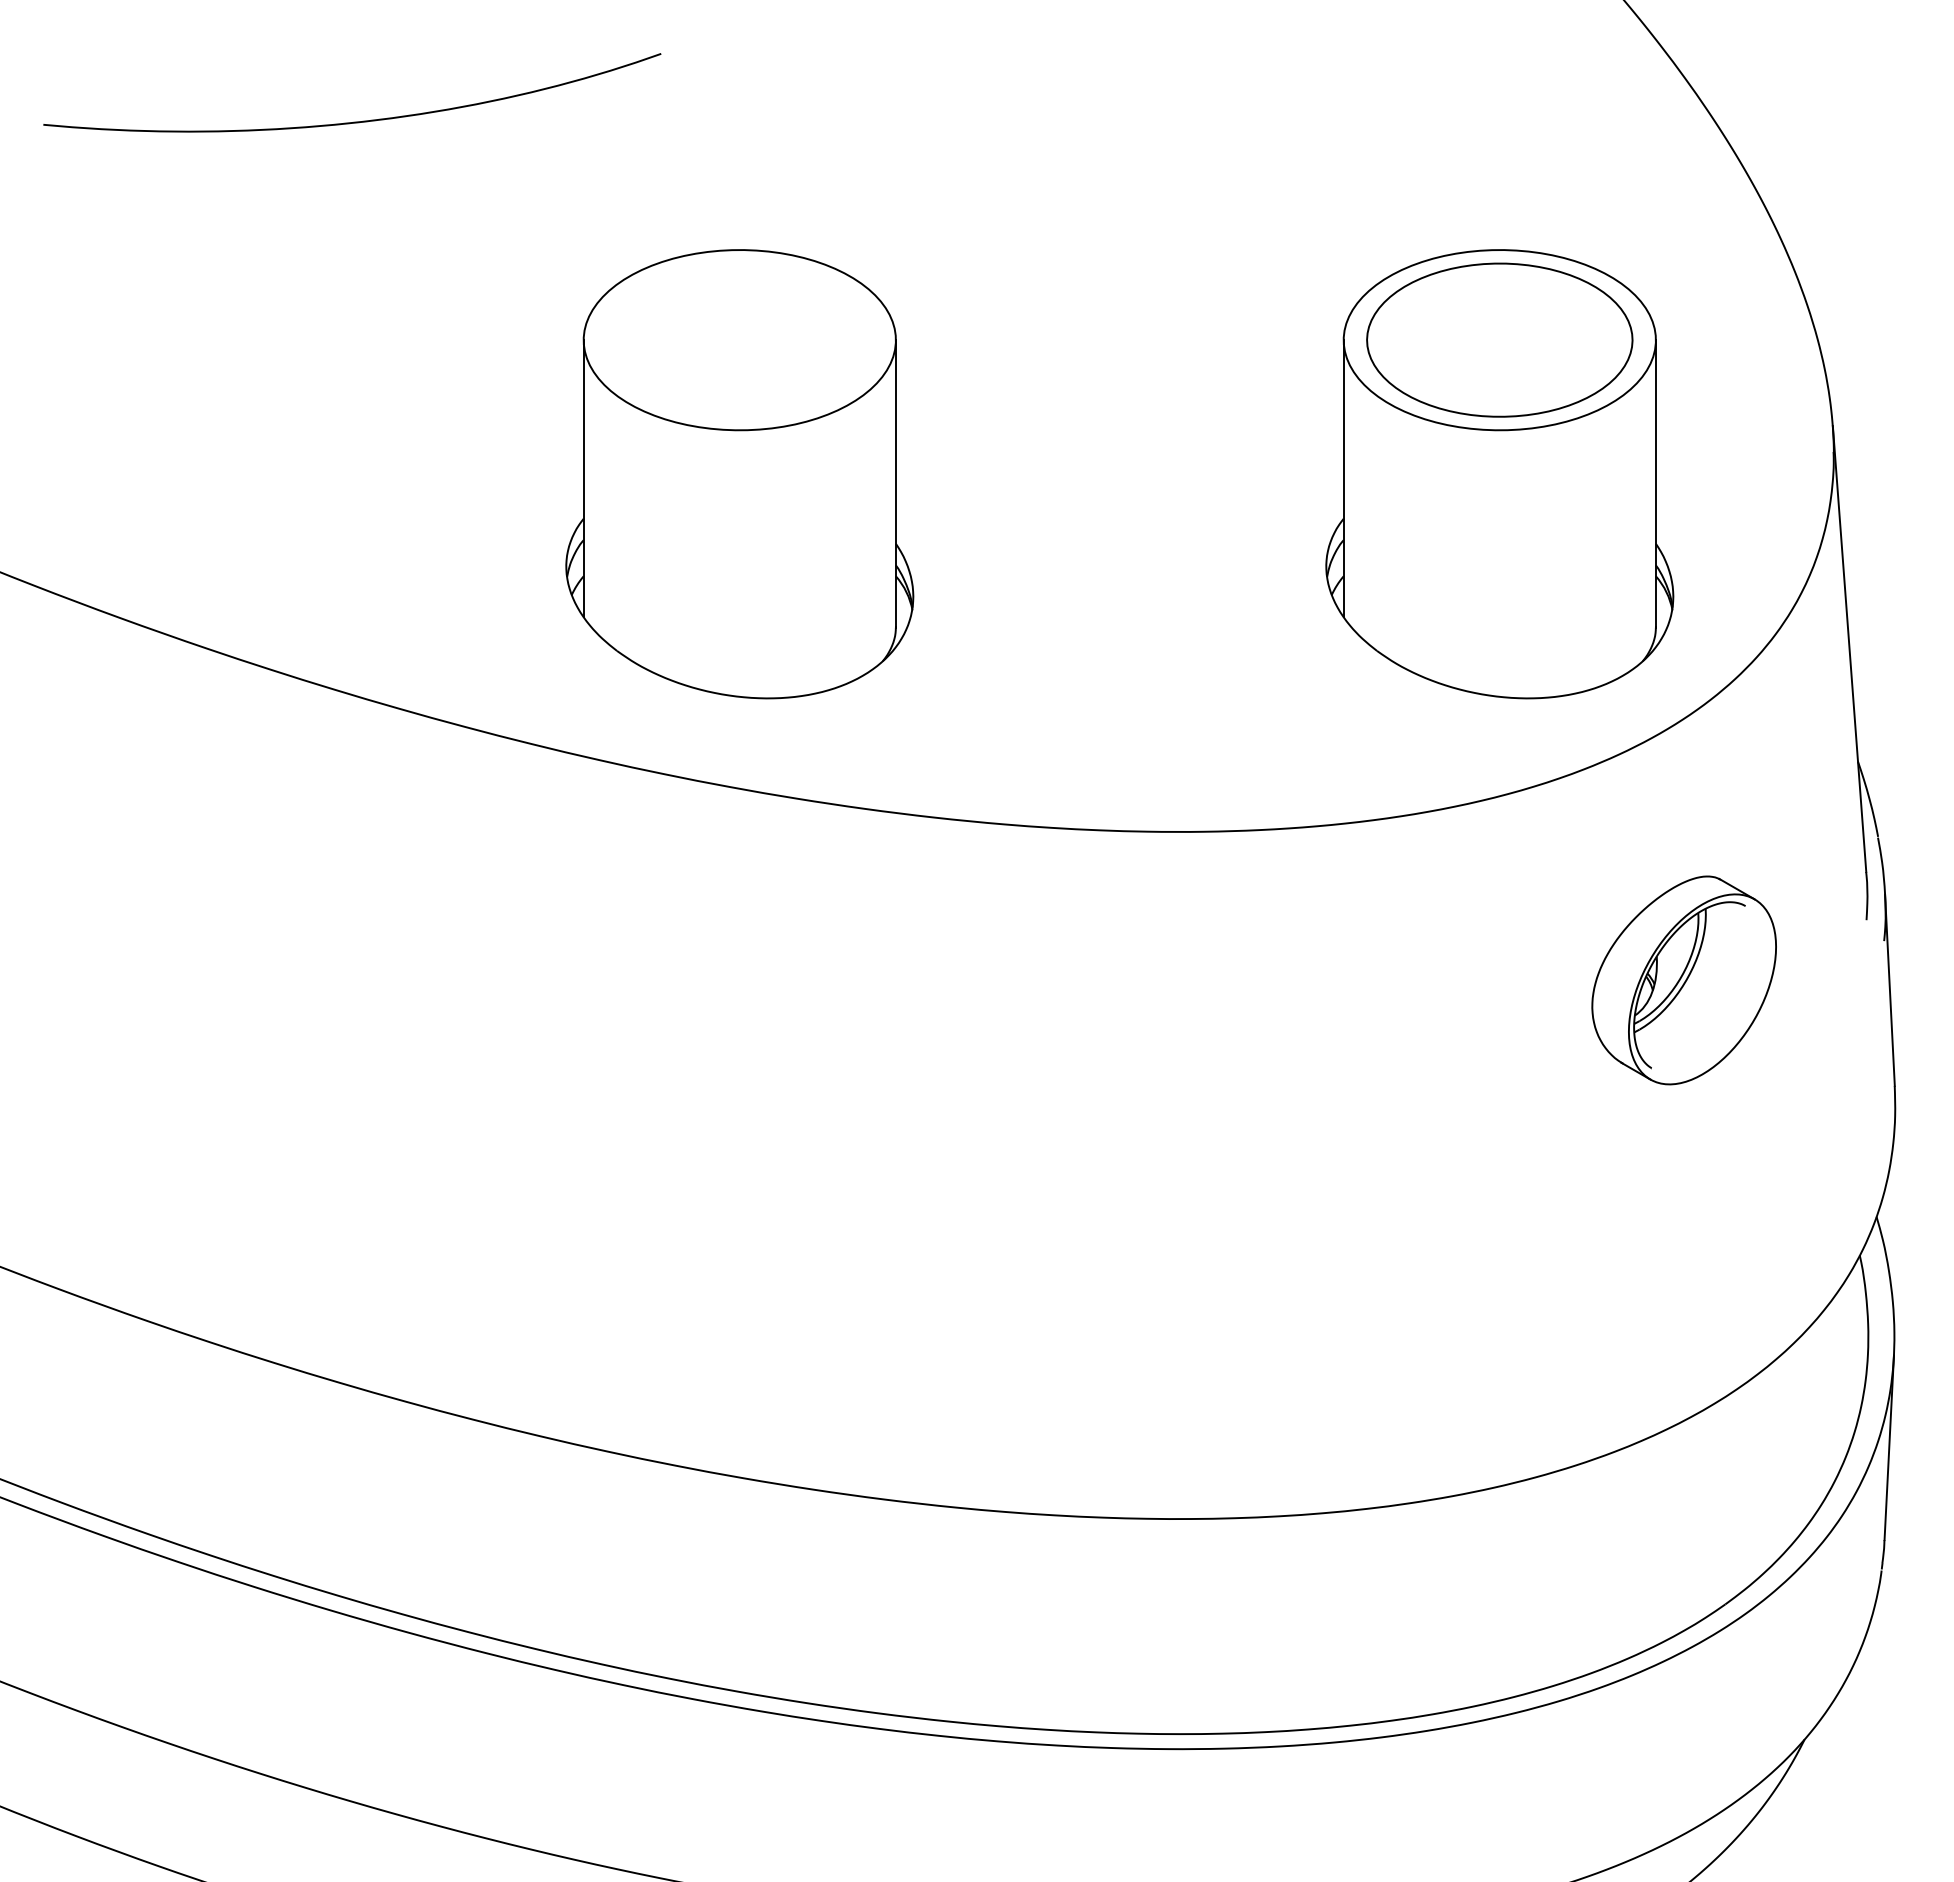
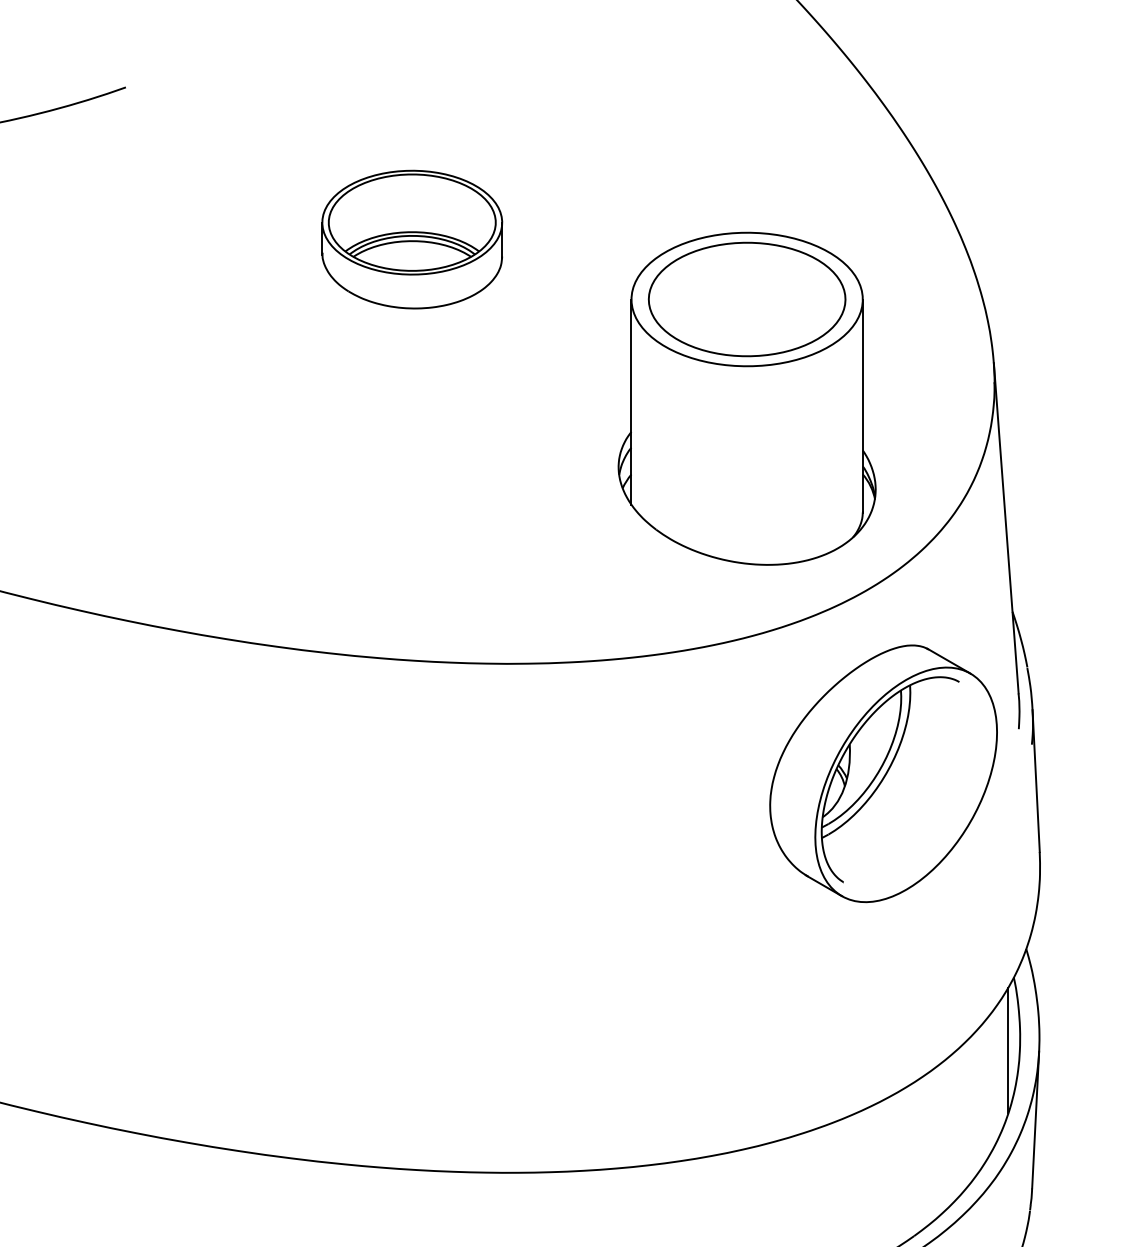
part: (1047, 259) -> (412, 239), added
part: (739, 474) -> (183, 399), removed
part: (1684, 980) -> (883, 773), size x1.67
line: (1852, 1353) -> (1008, 1050), added

